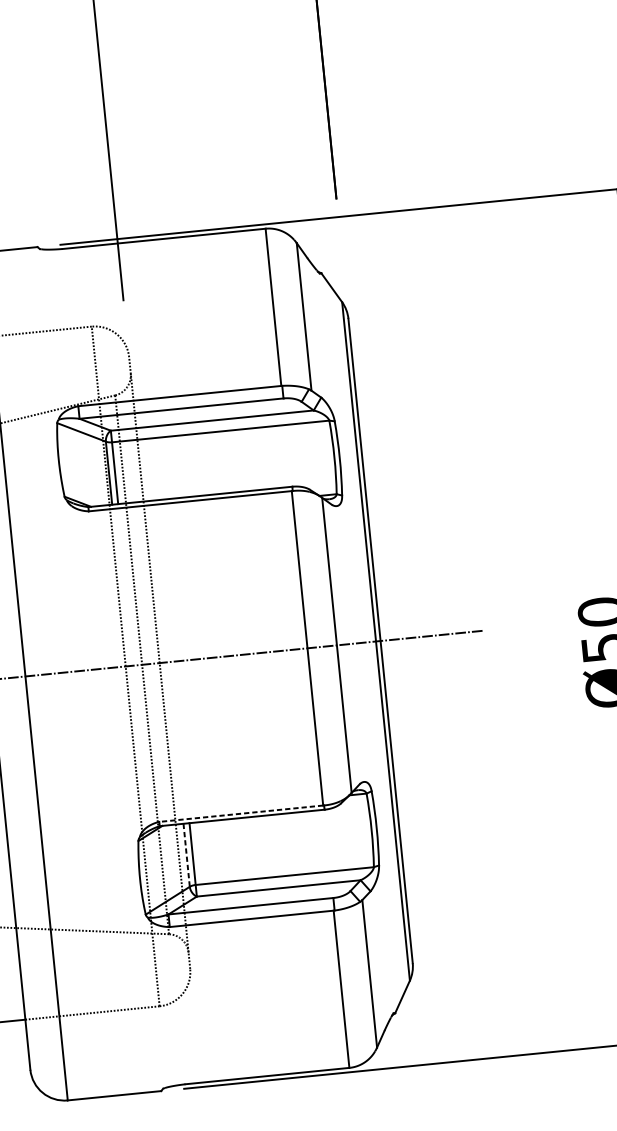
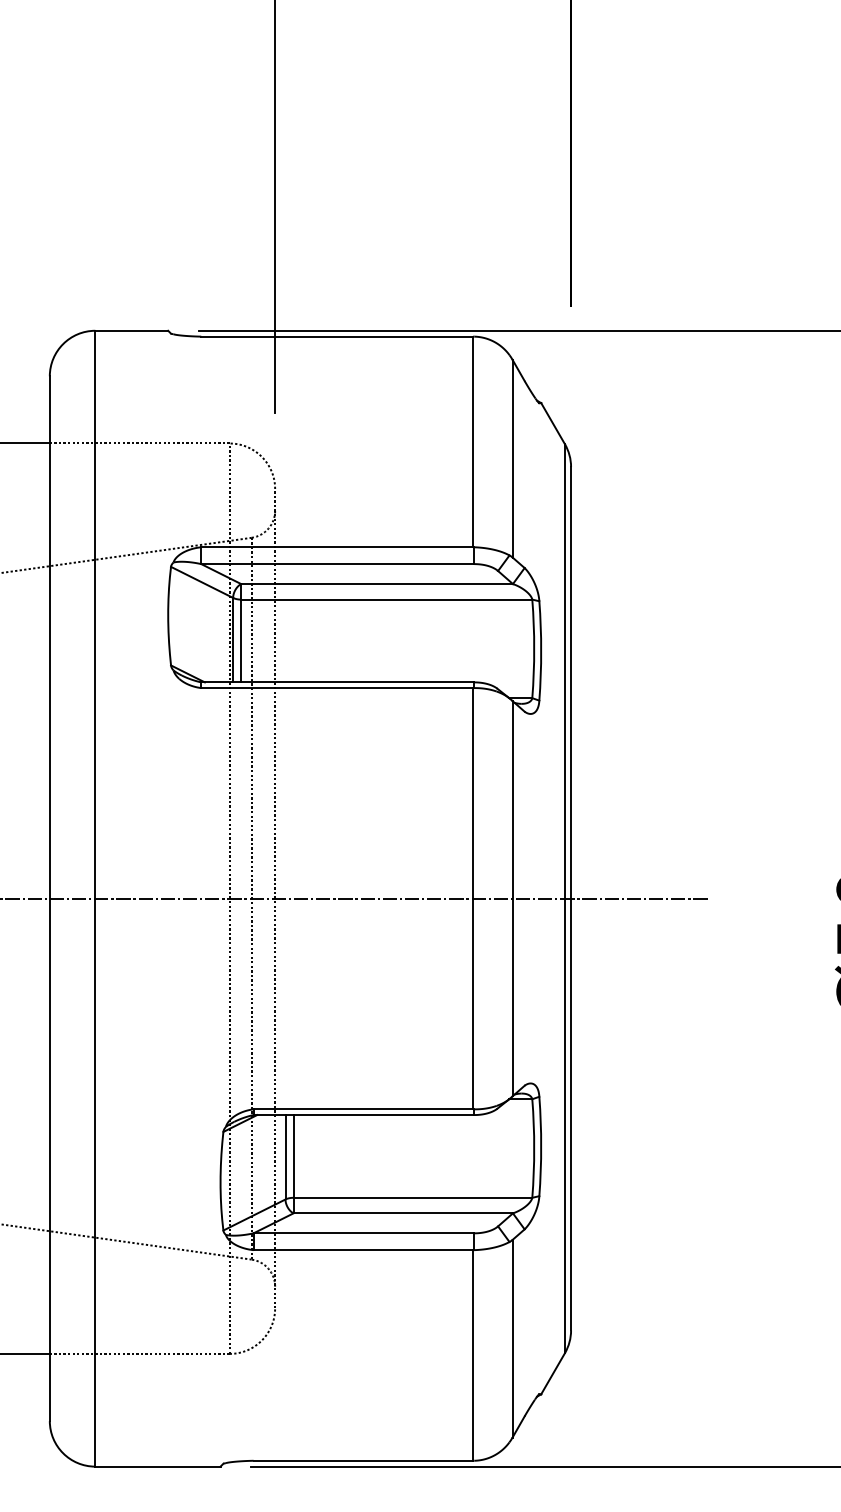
line: (241, 813) -> (363, 1109), dashed -> solid
line: (186, 855) -> (285, 1157), dashed -> solid

